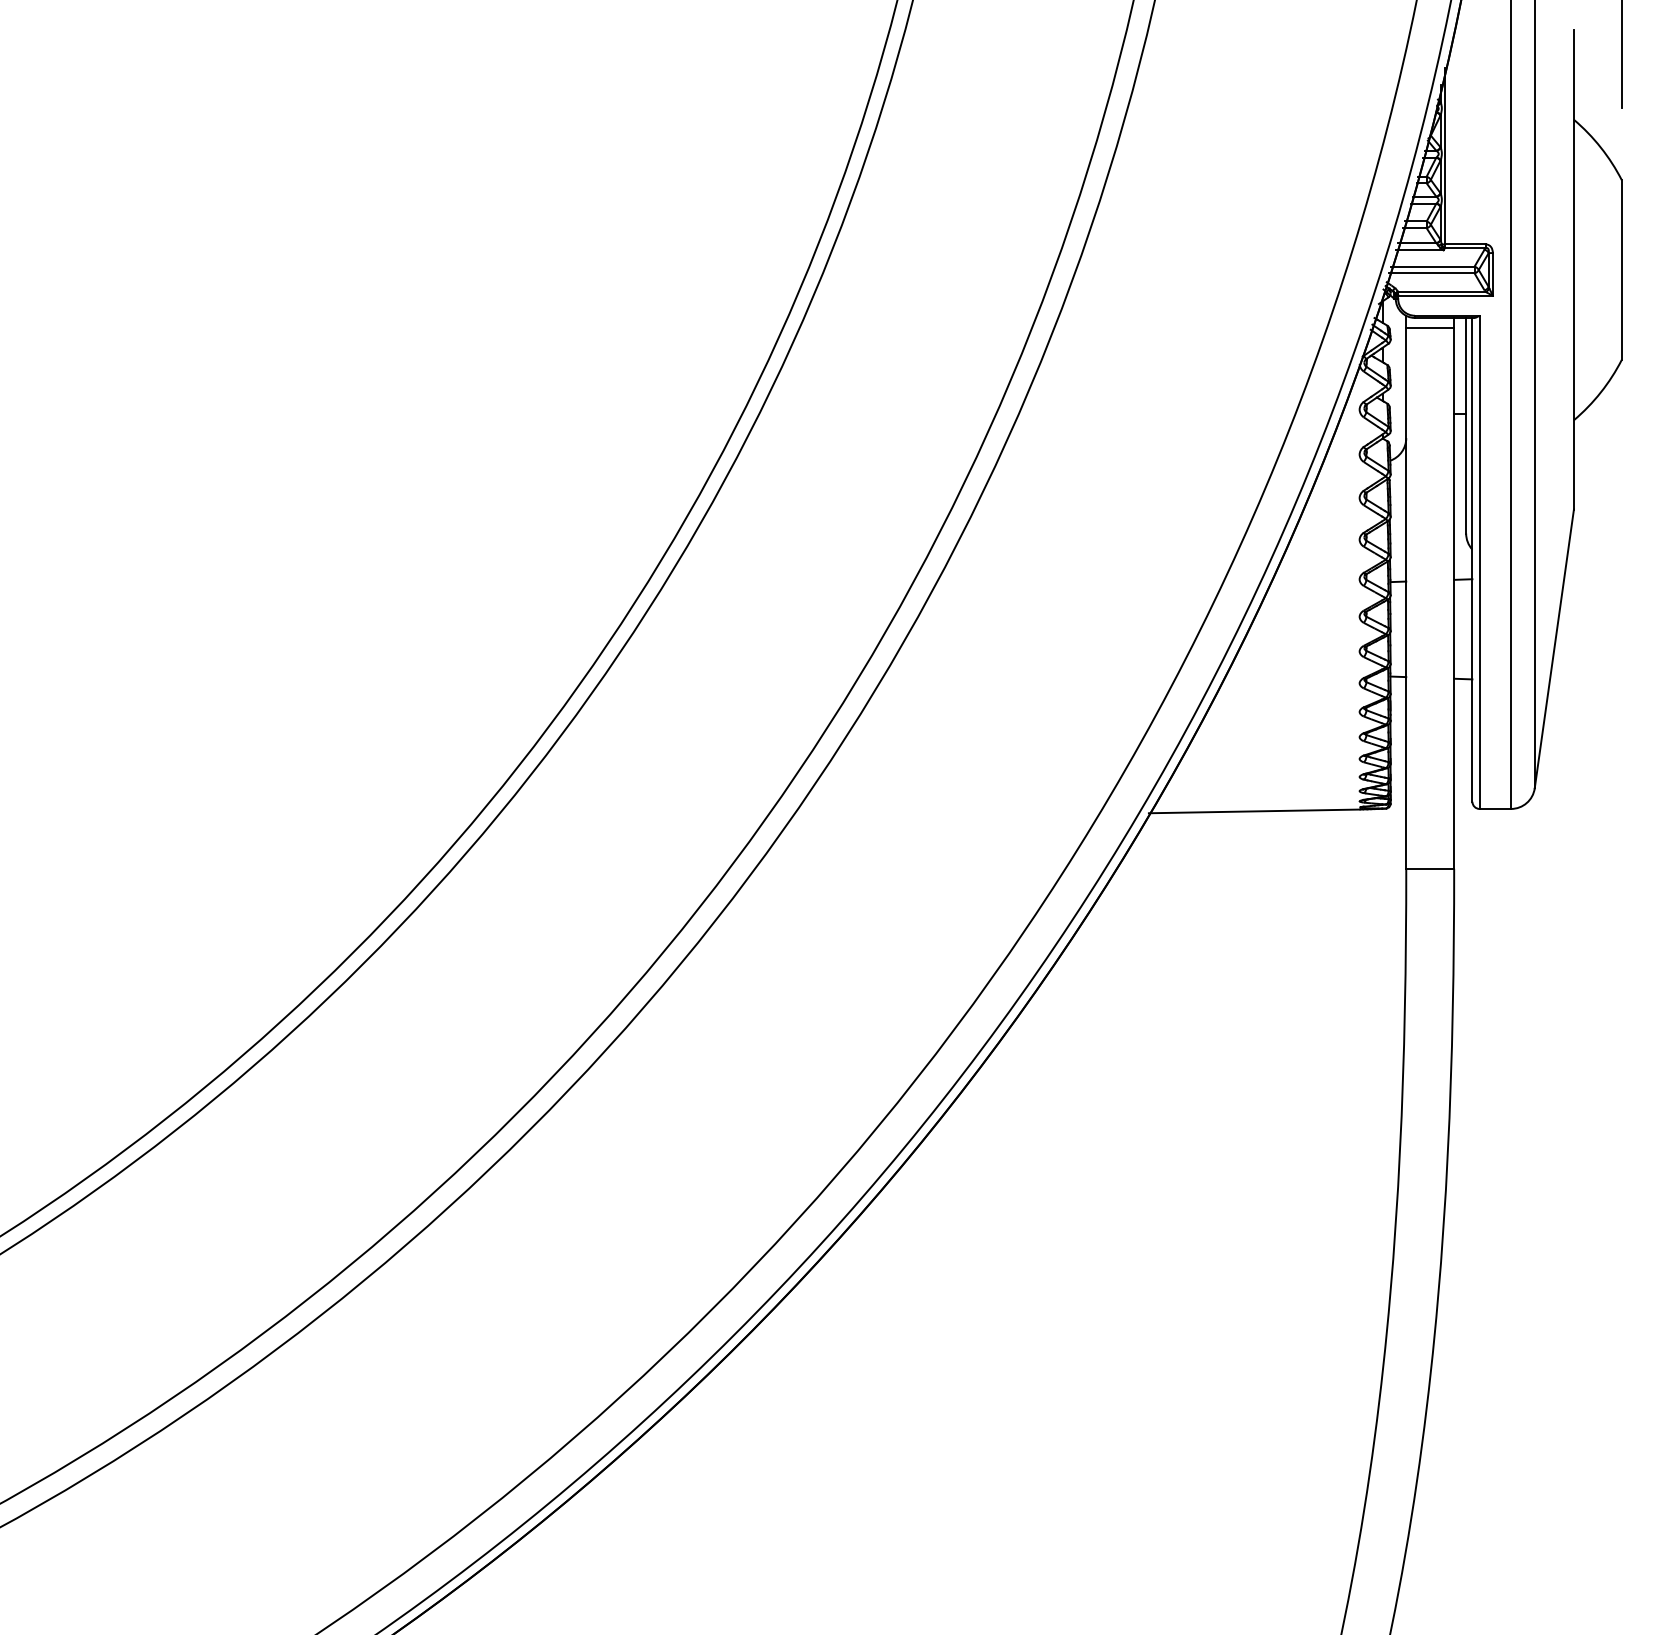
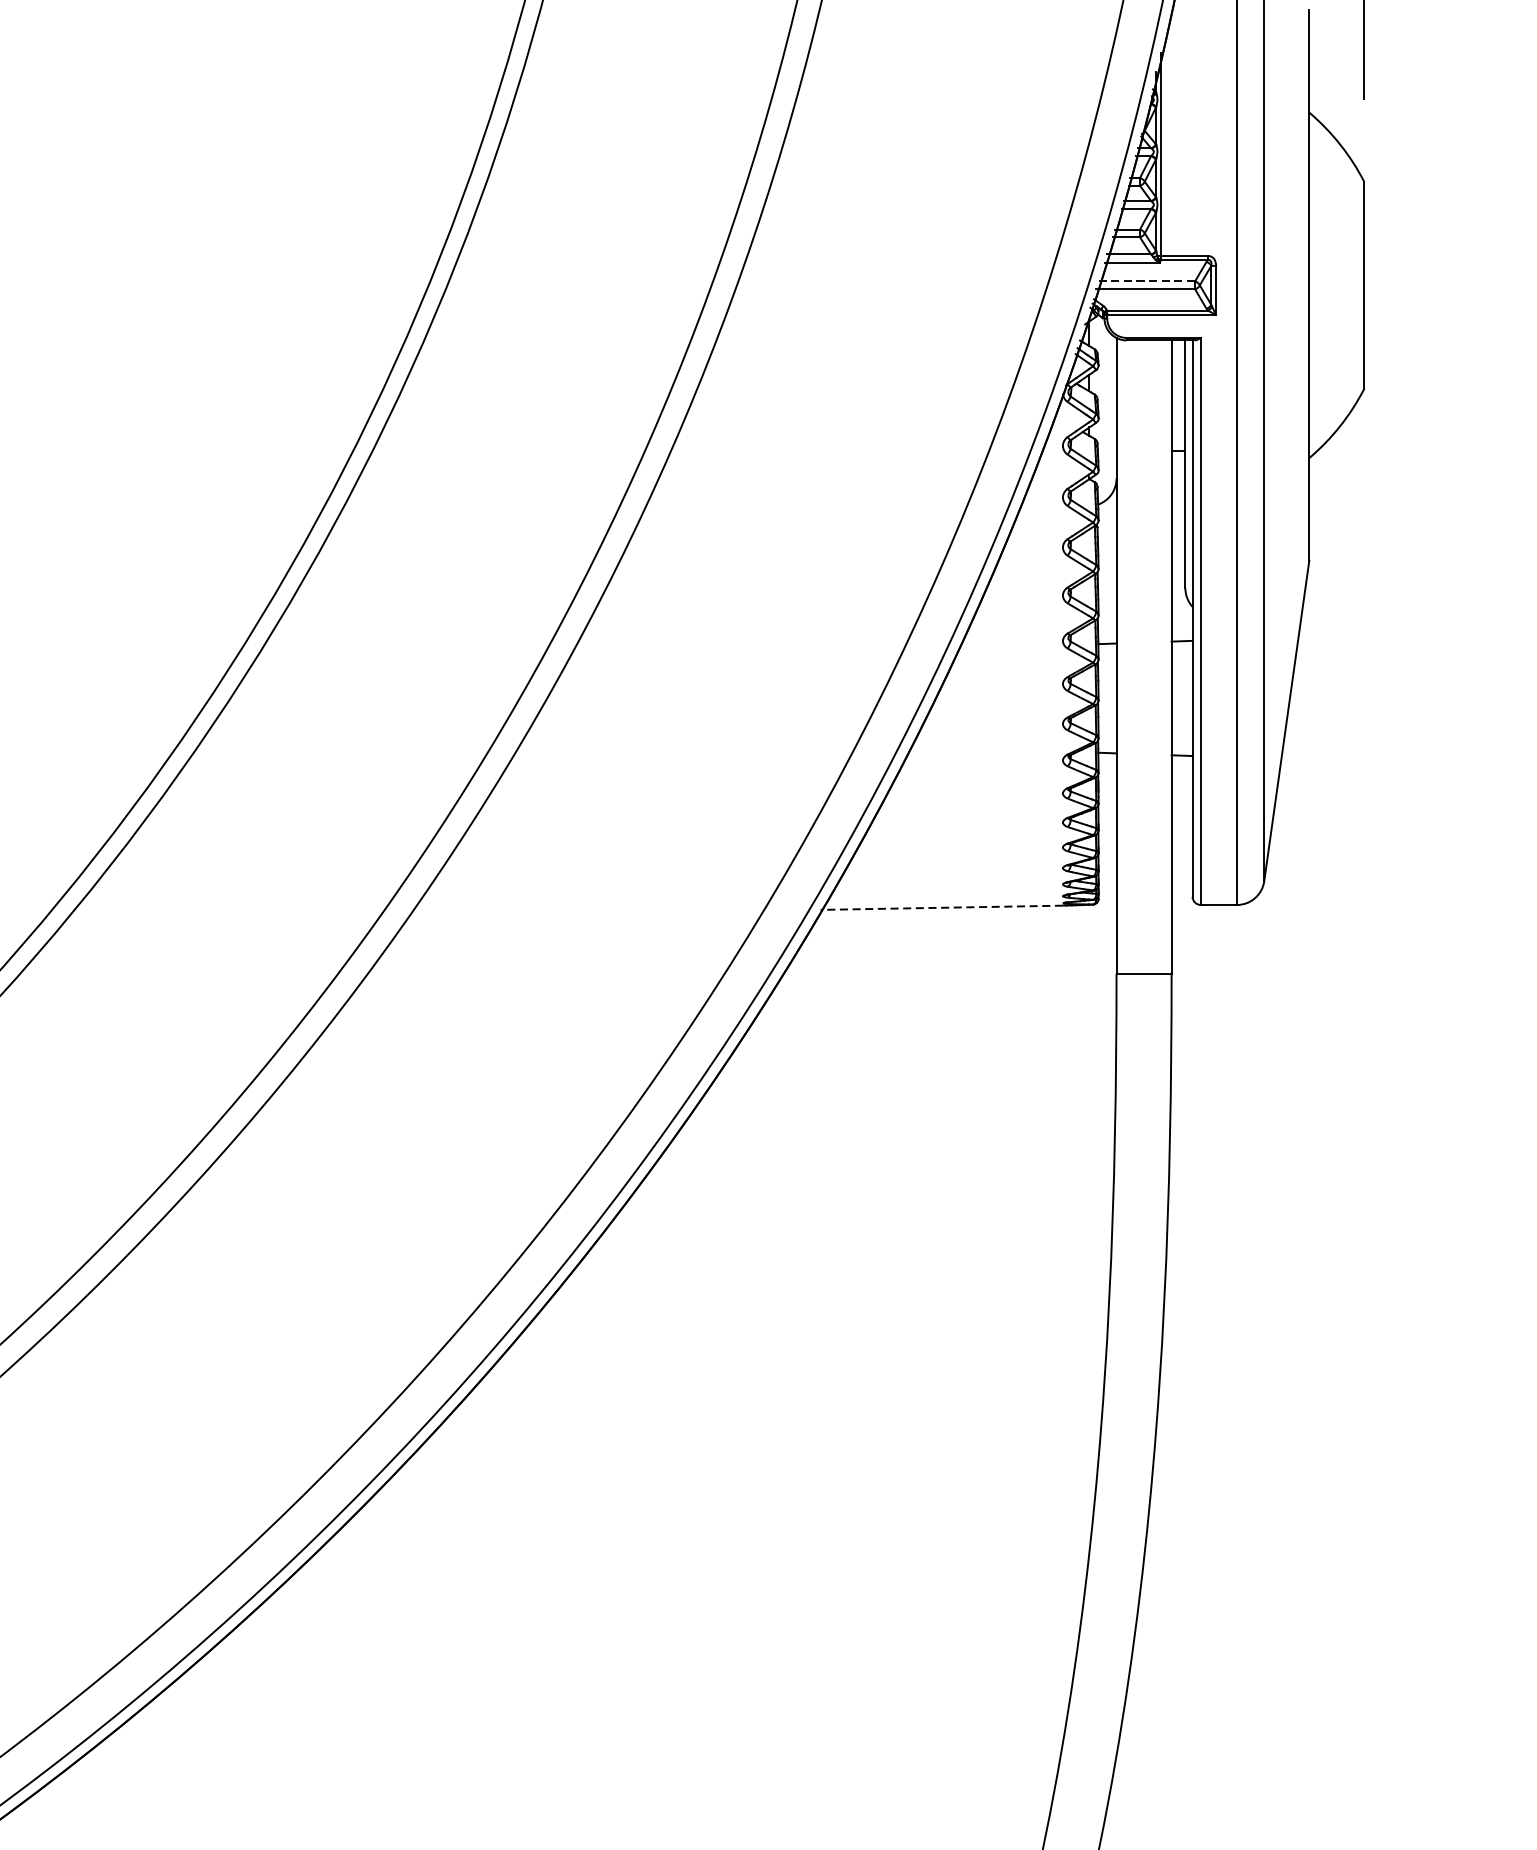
line: (1432, 266) -> (1146, 281), solid -> dashed
line: (1430, 327) -> (1144, 351), removed
line: (1253, 811) -> (940, 907), solid -> dashed

